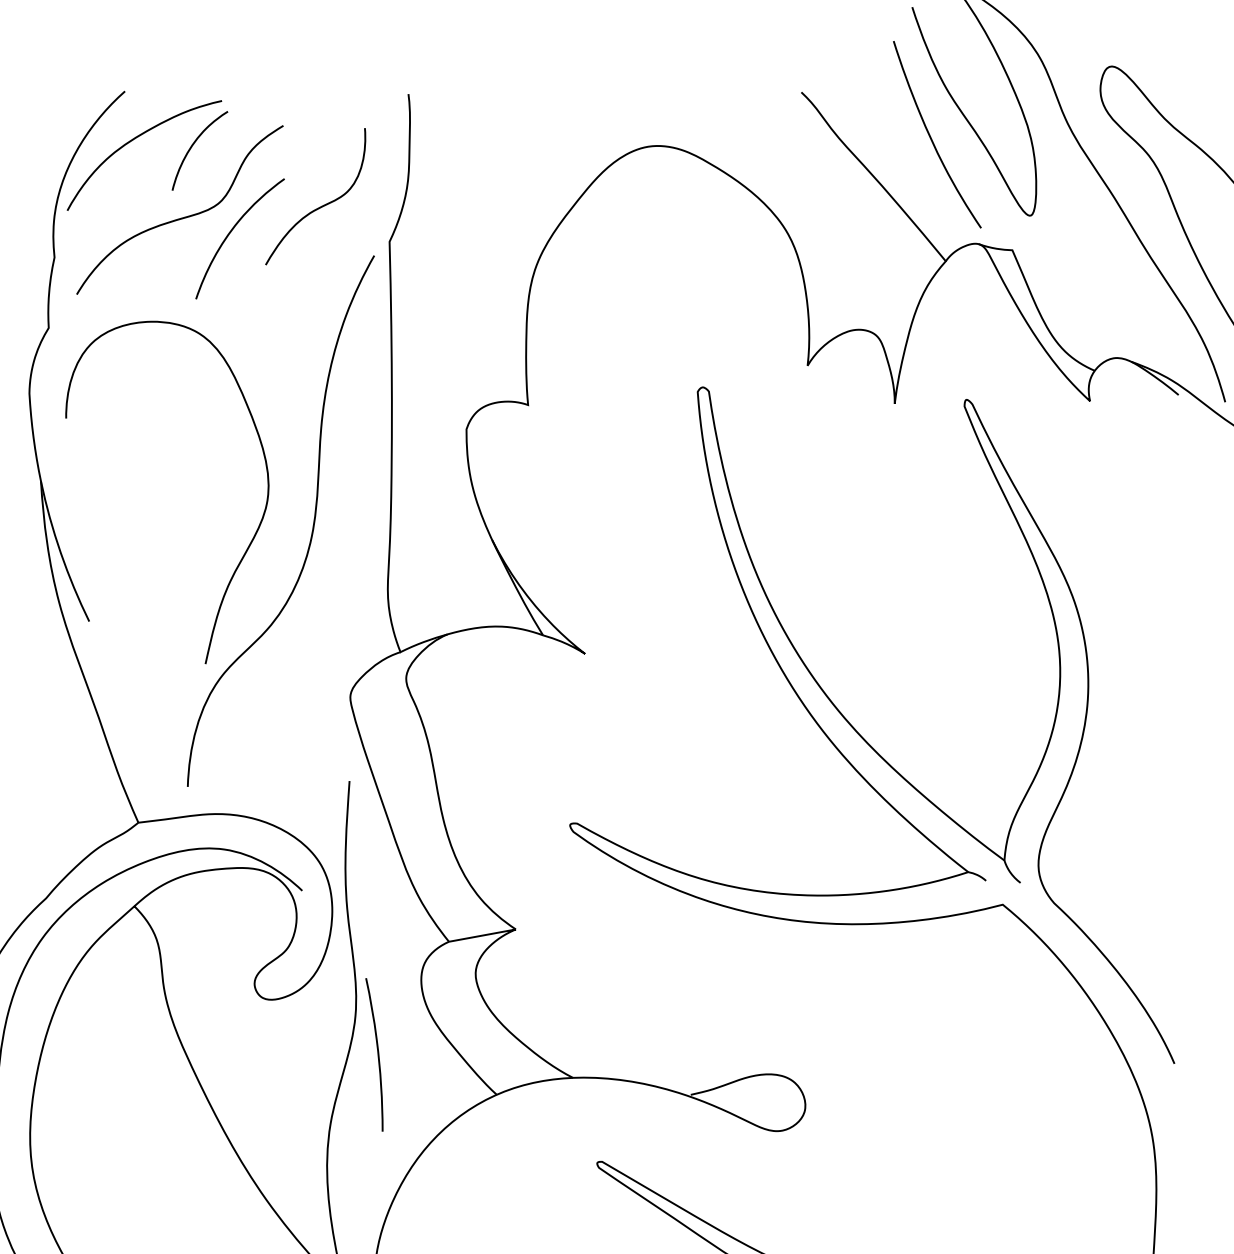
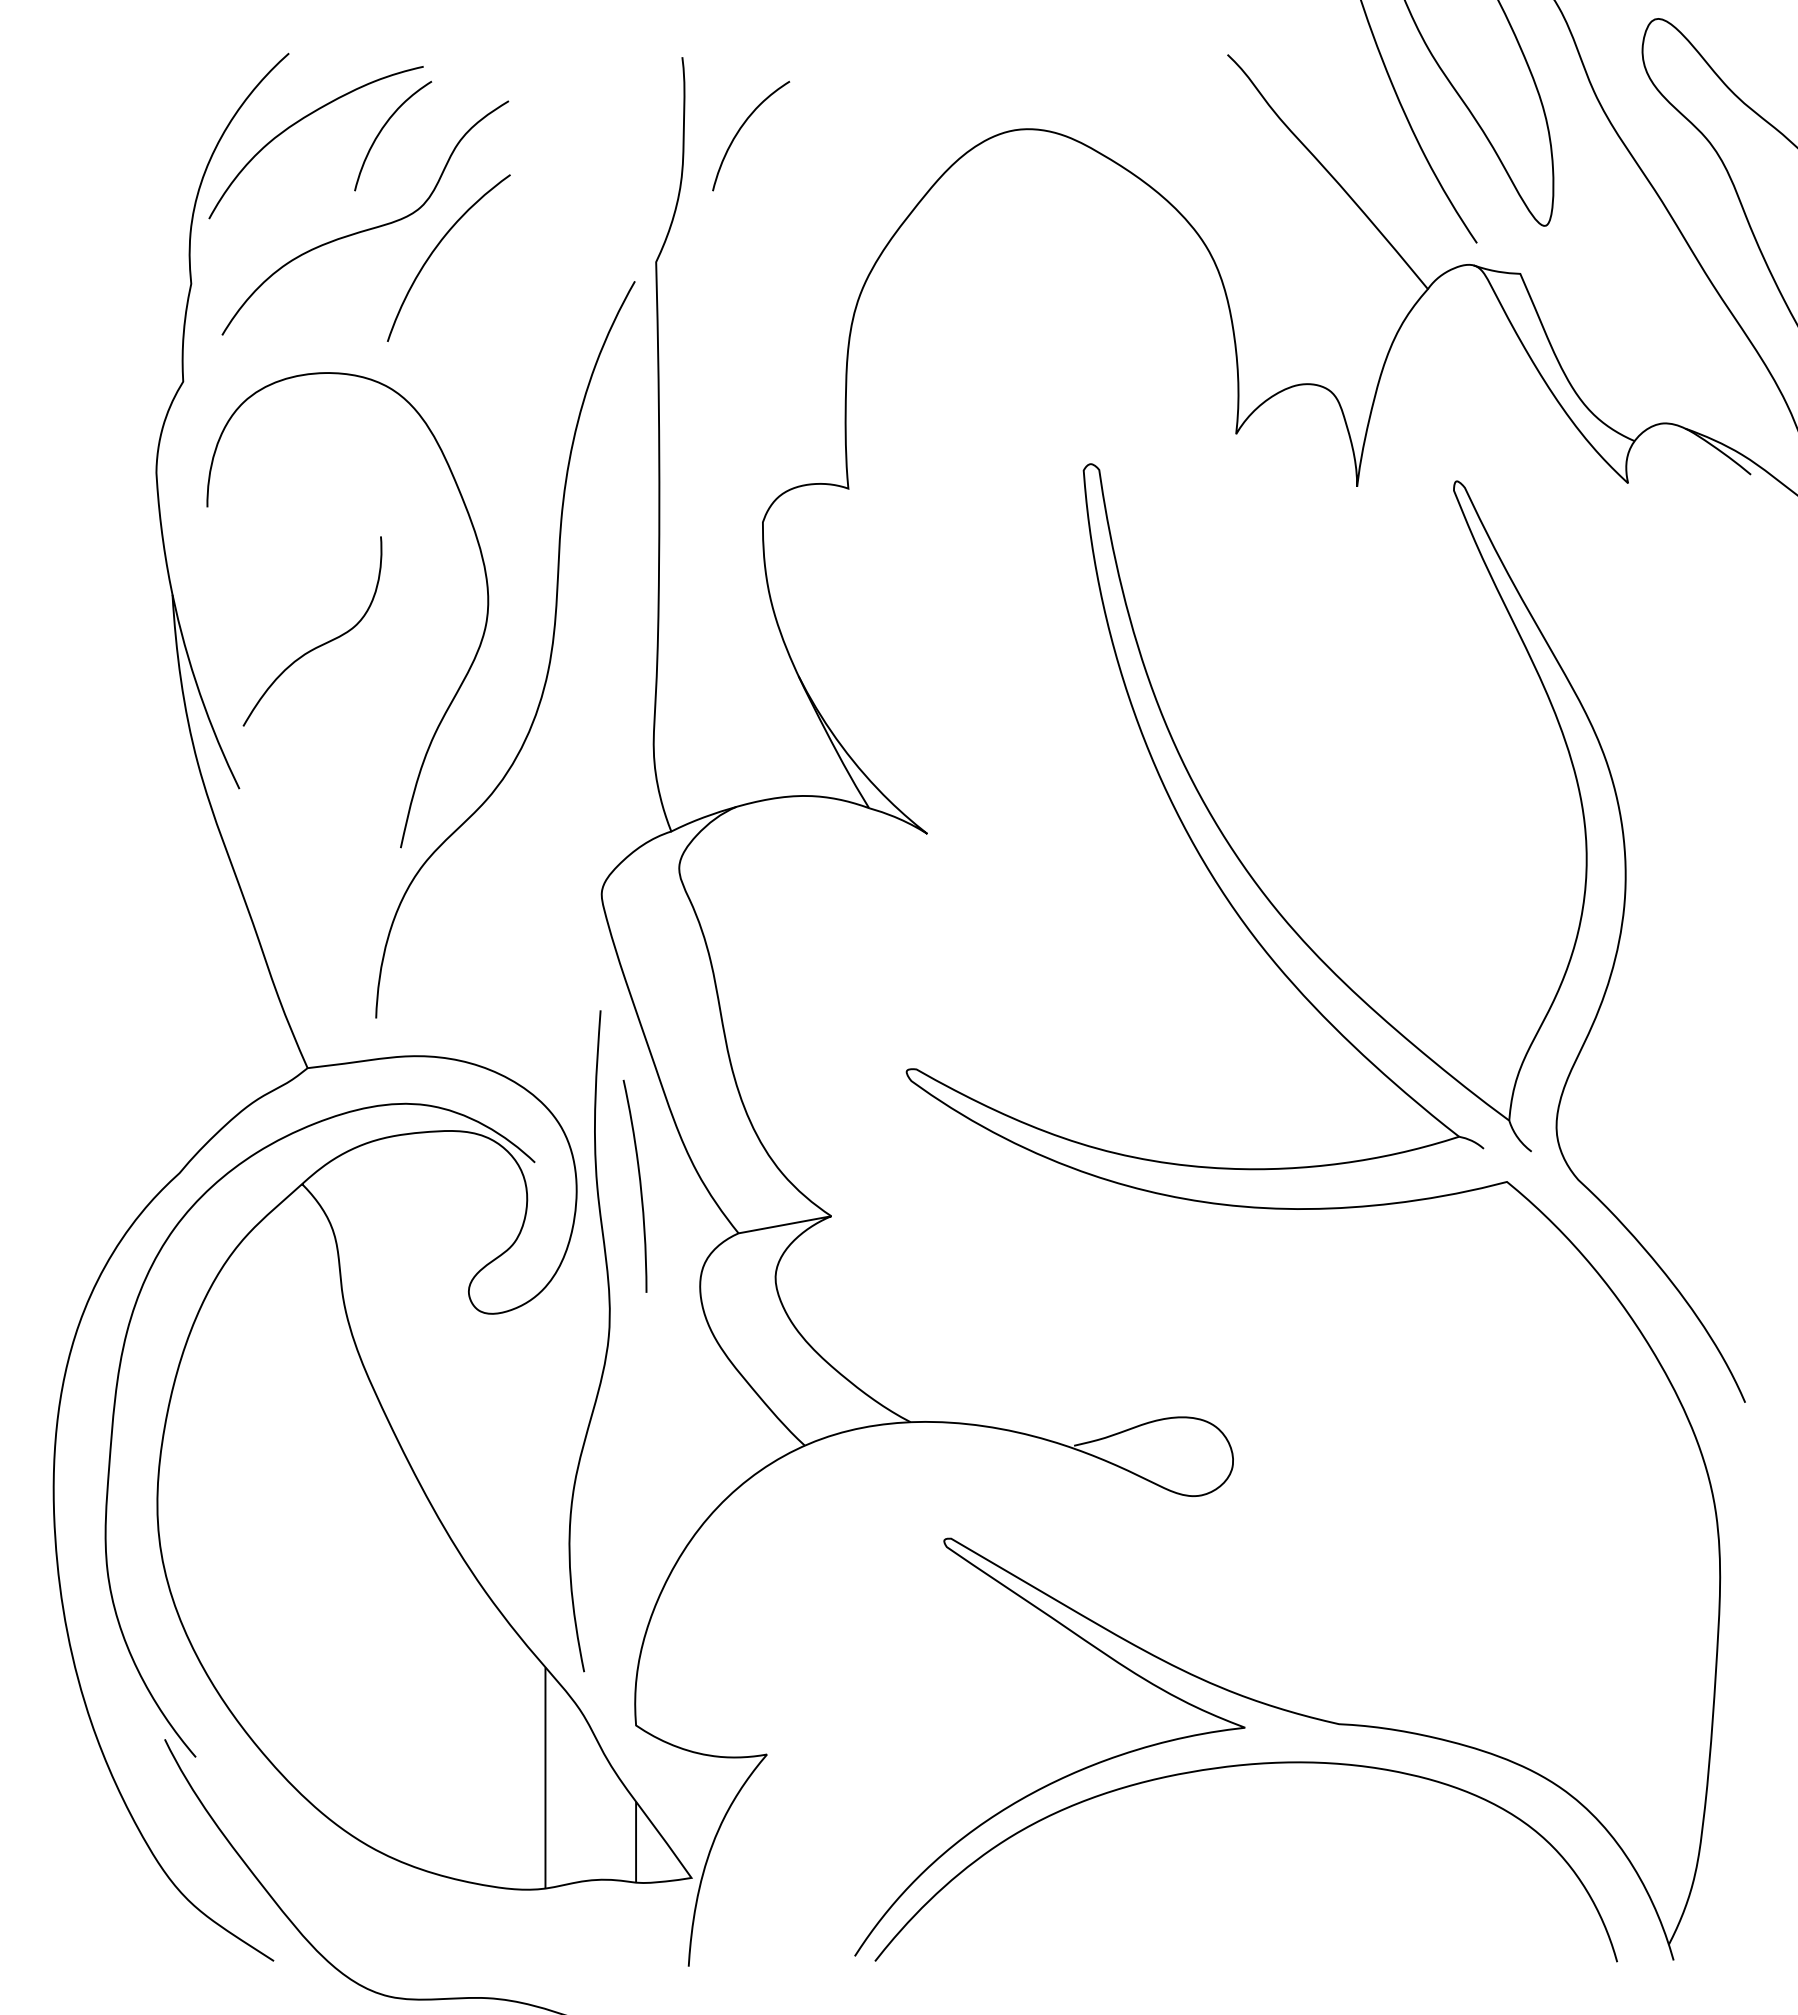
curve: (451, 144) -> (742, 127), added
curve: (319, 206) -> (318, 645), moved
curve: (377, 1054) -> (639, 1185), moved

